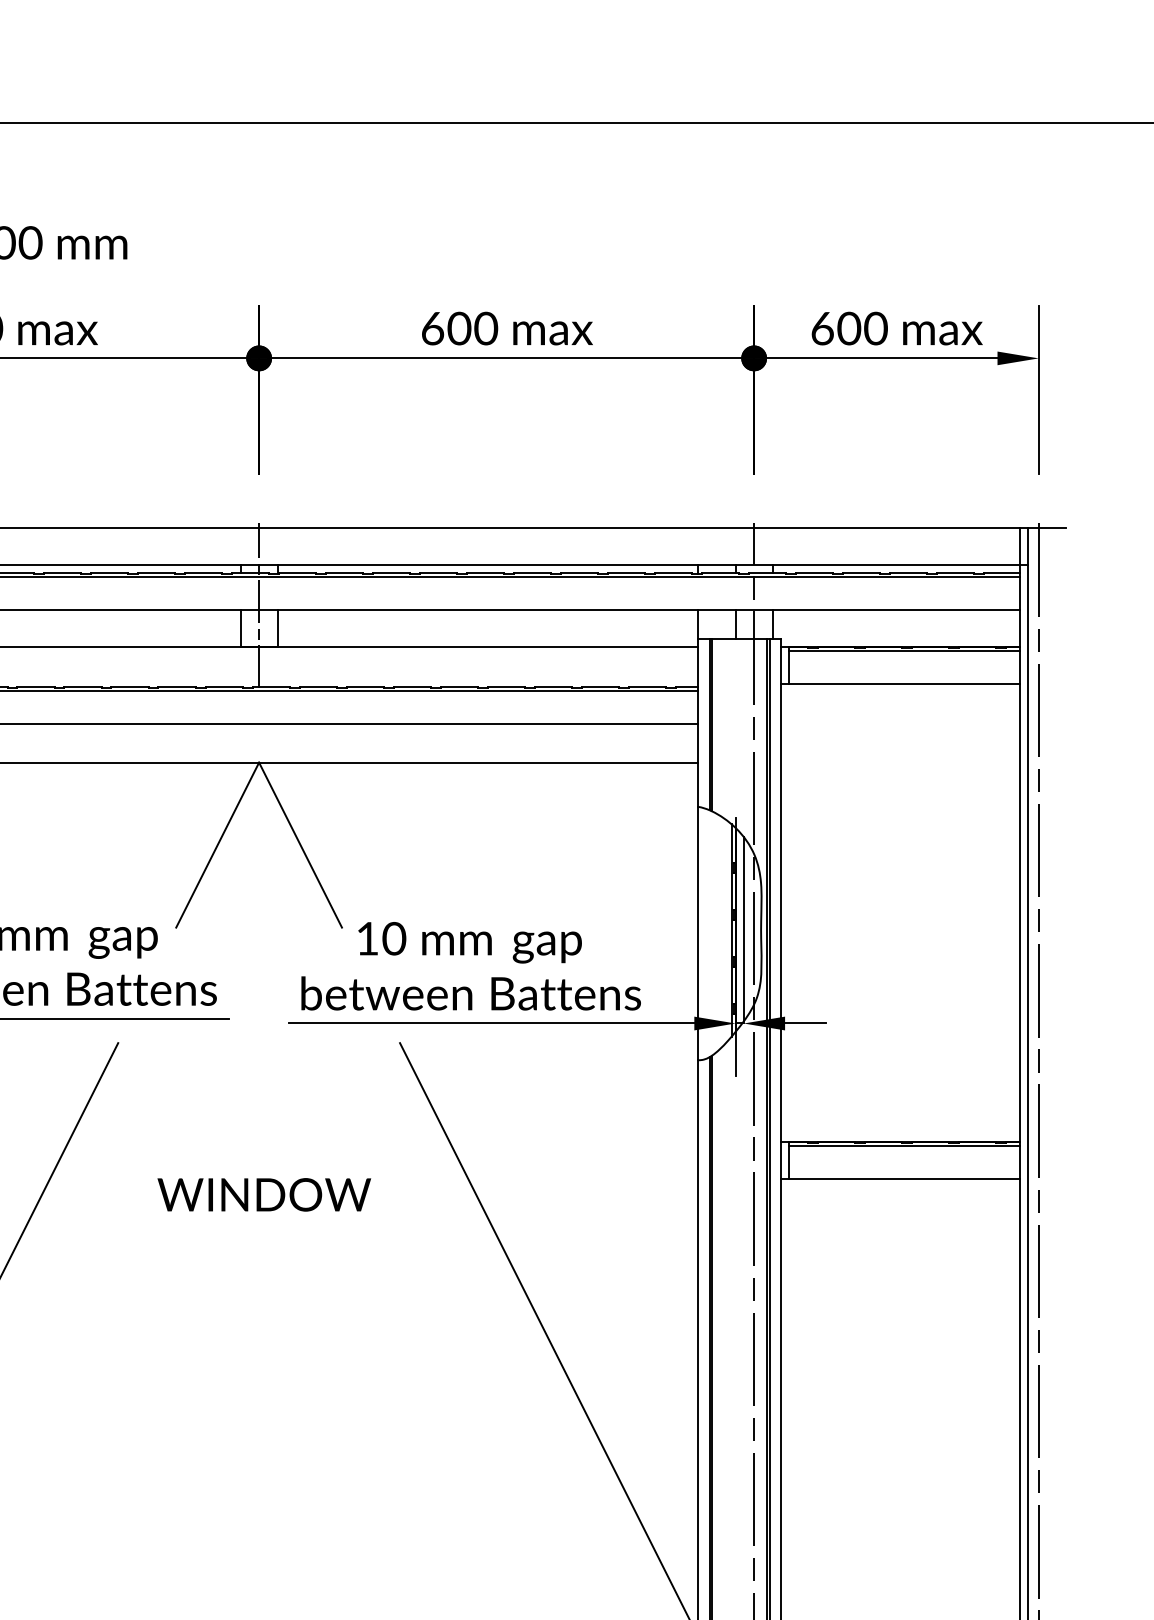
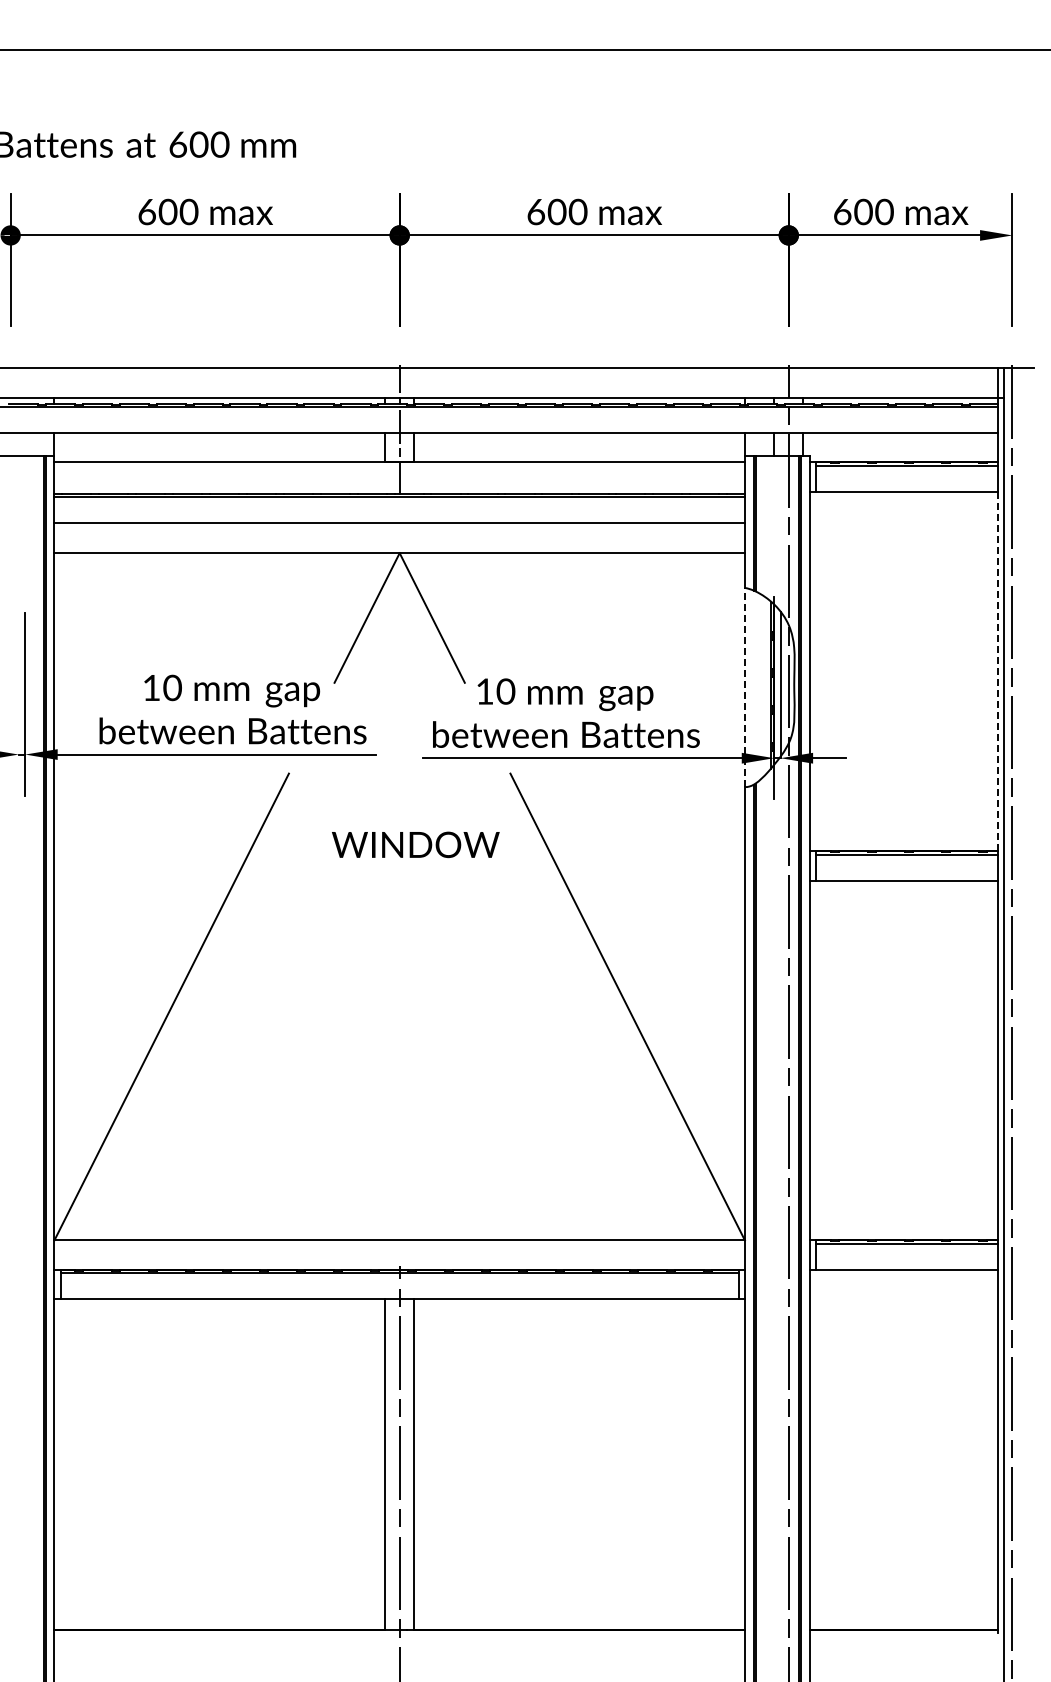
line: (1019, 913) -> (997, 671), solid -> dashed
line: (697, 933) -> (744, 687), solid -> dashed
text: (263, 1194) -> (415, 844), moved

